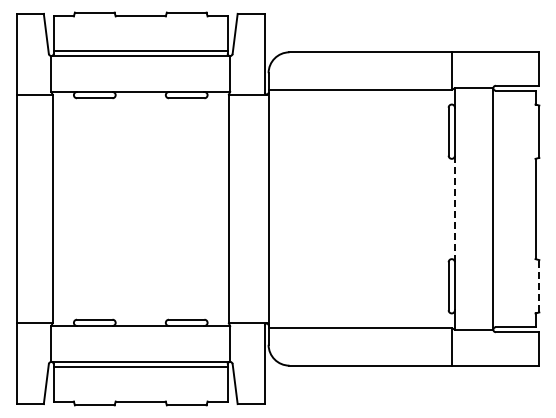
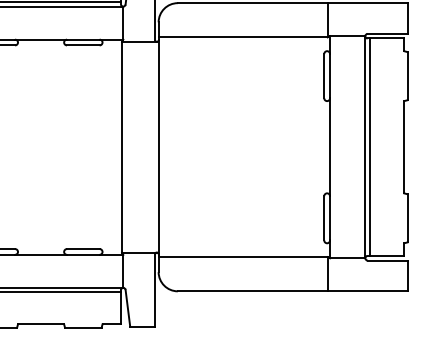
line: (498, 208) -> (370, 146), added
line: (454, 209) -> (329, 147), dashed -> solid
line: (539, 285) -> (407, 217), dashed -> solid

